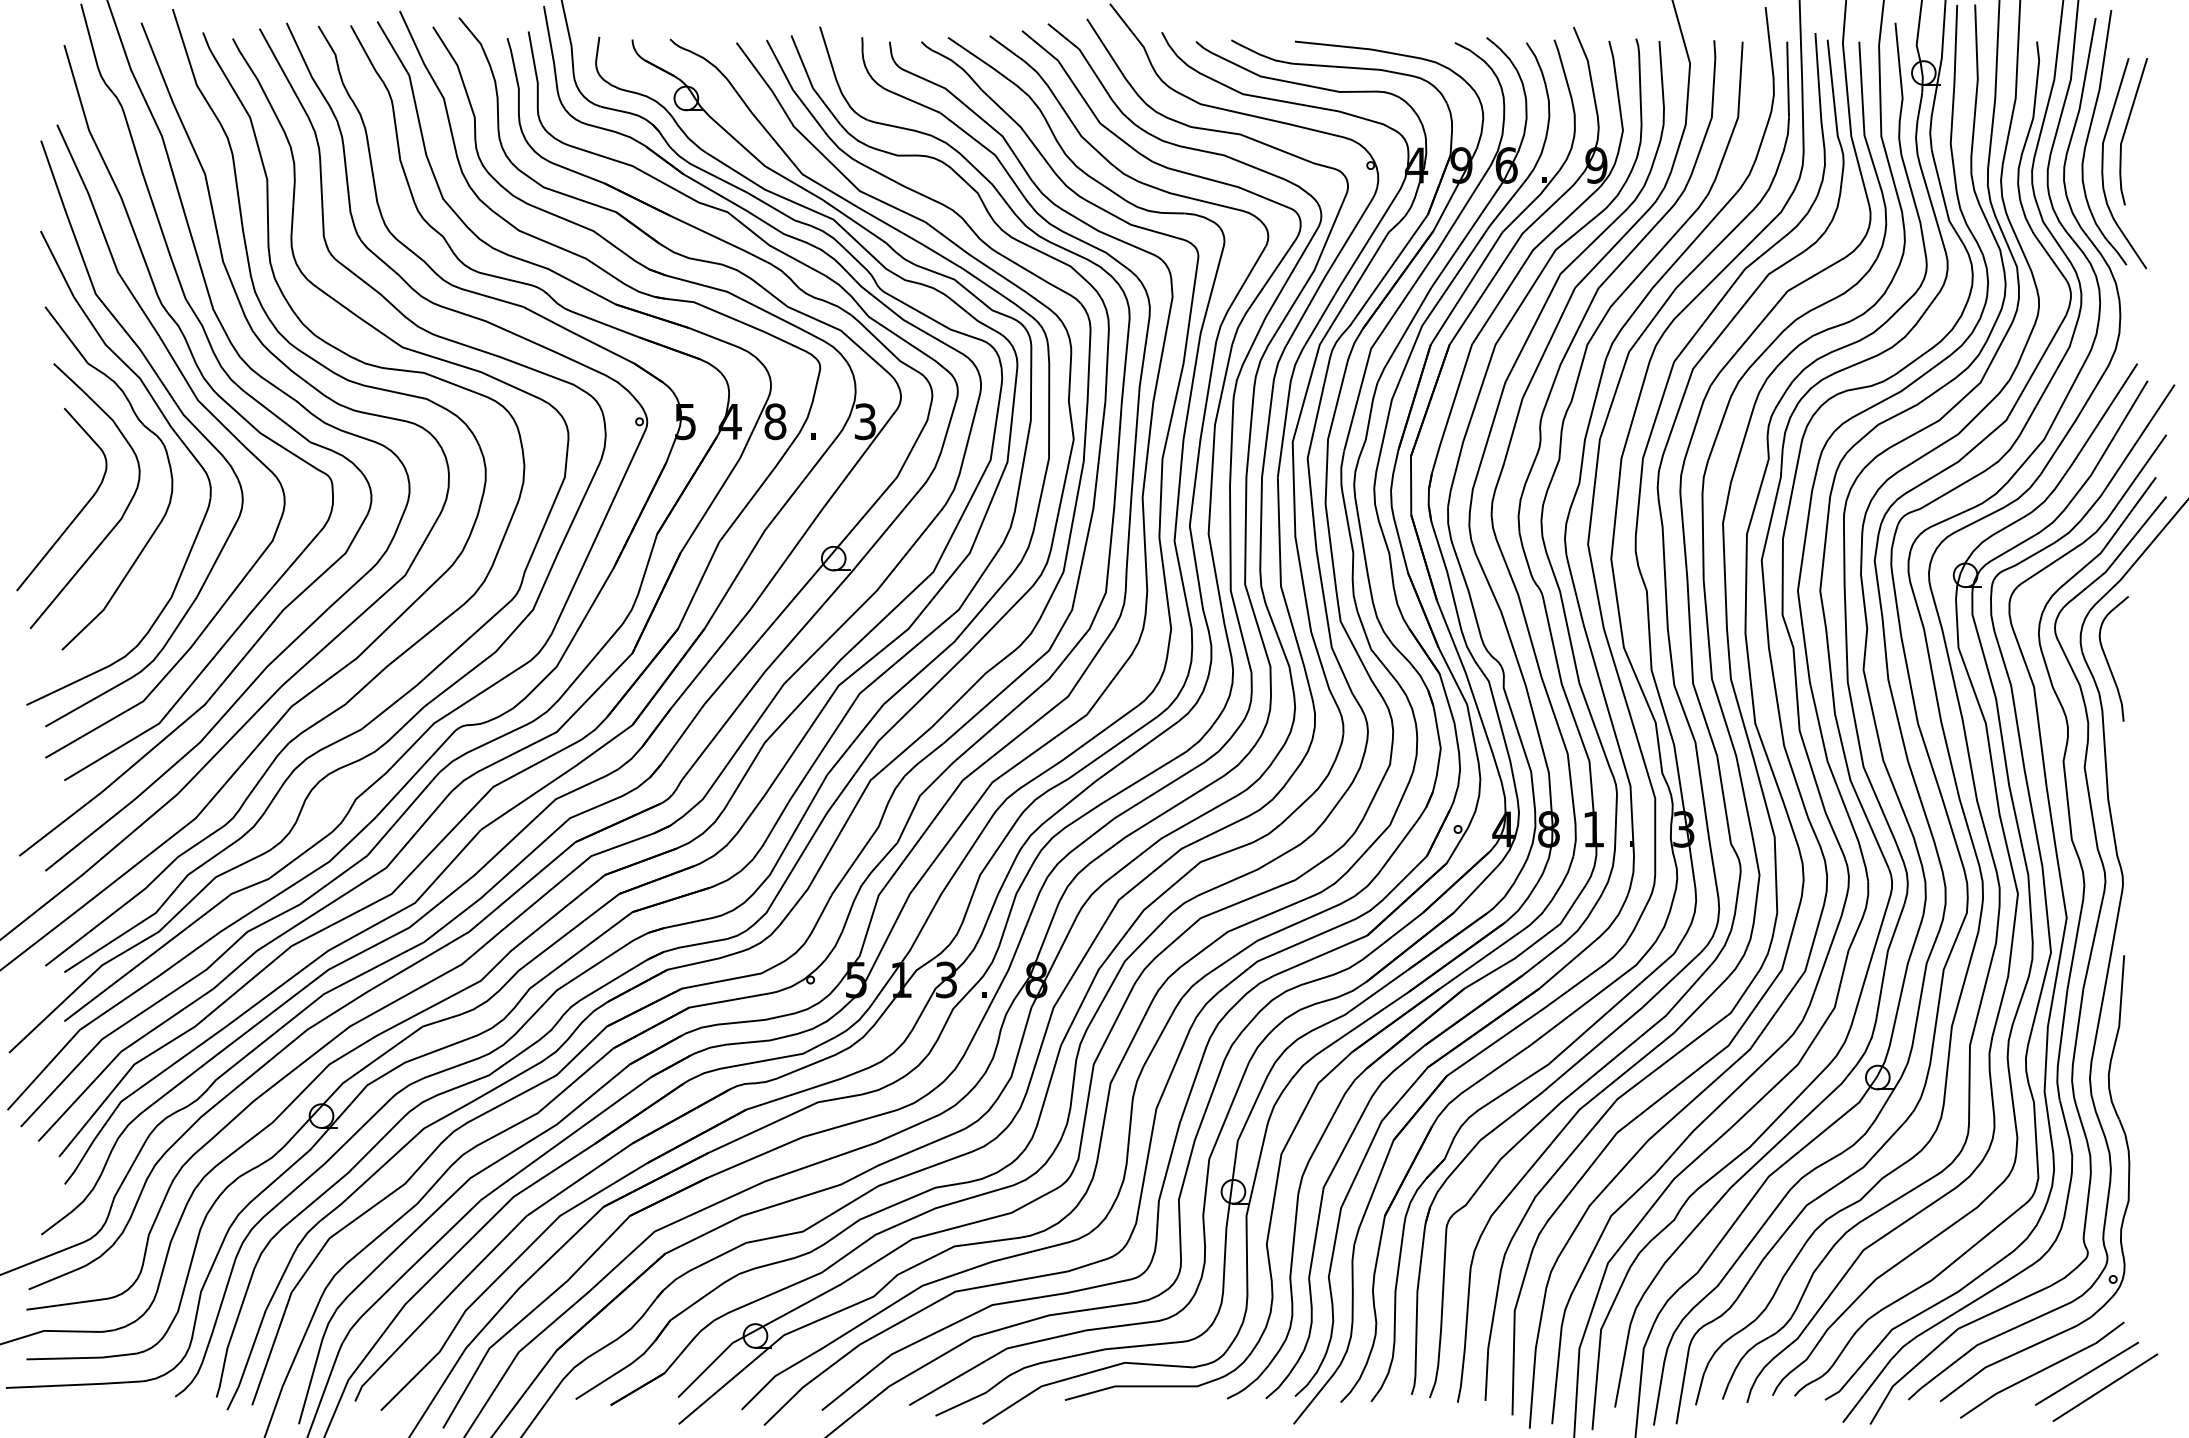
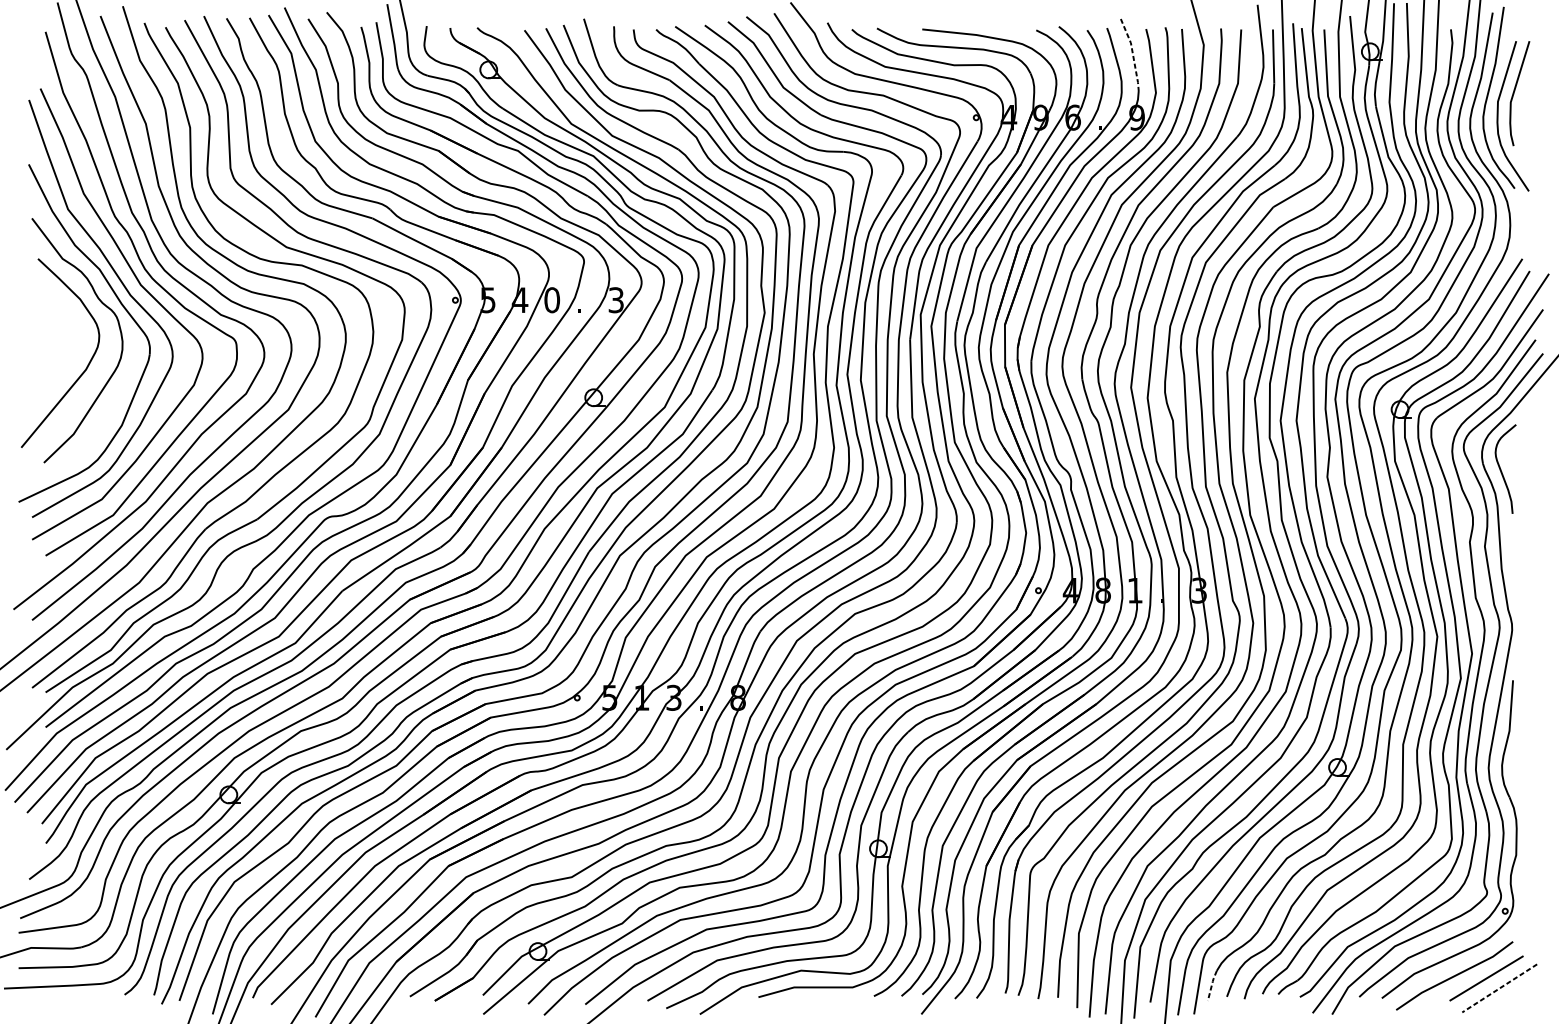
line: (1590, 76) -> (1132, 54), solid -> dashed
text: (775, 421) -> (552, 300), 8 -> 0
curve: (78, 512) -> (55, 364), removed
line: (1701, 1382) -> (1211, 984), solid -> dashed
line: (2105, 1388) -> (1499, 988), solid -> dashed

